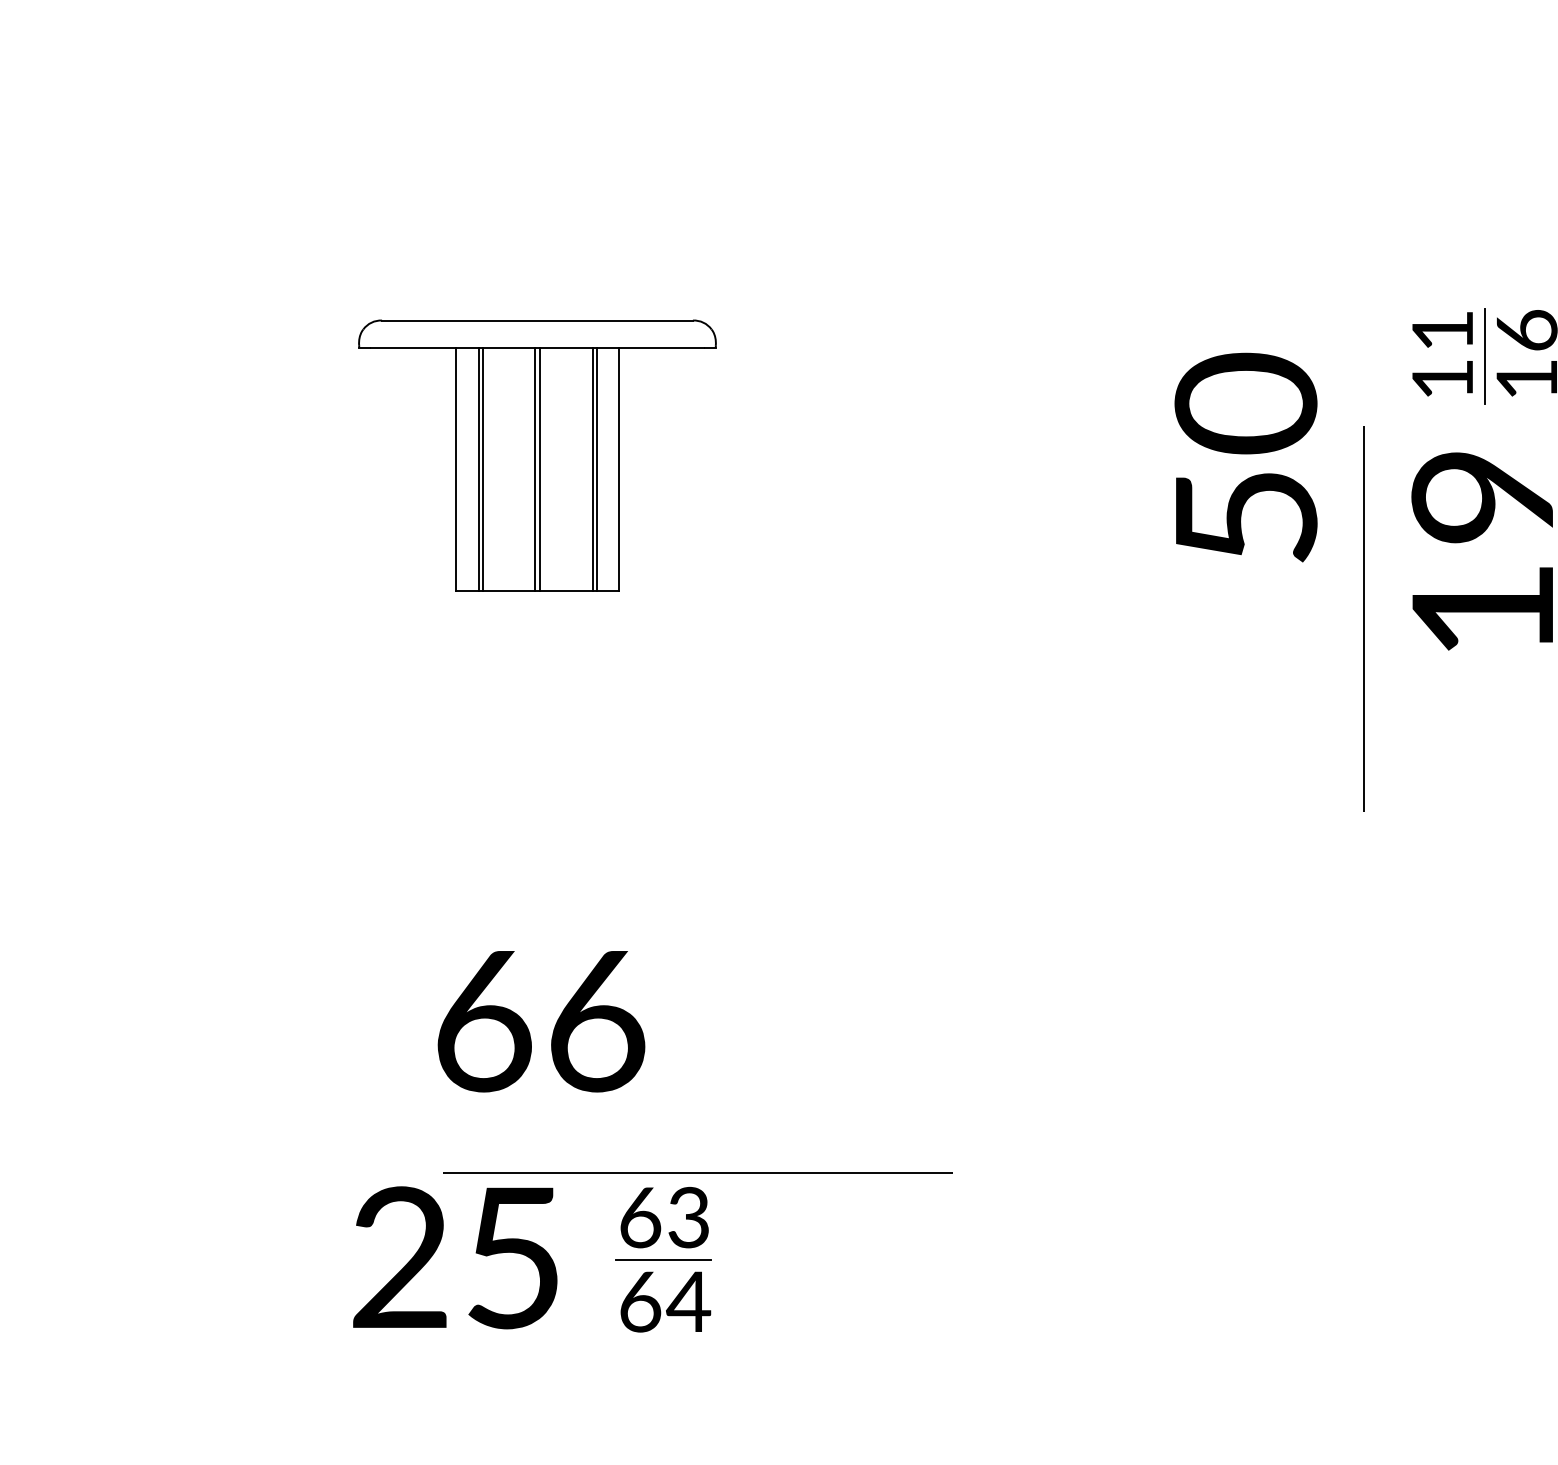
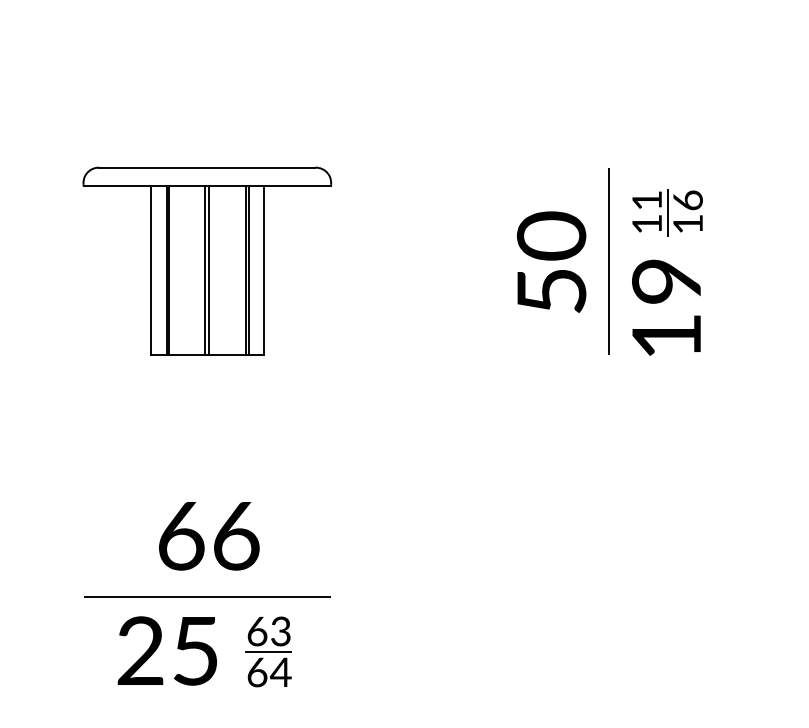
part: (537, 453) -> (207, 260), size x1.43
line: (1363, 618) -> (608, 261), moved
line: (698, 1172) -> (207, 596), moved

